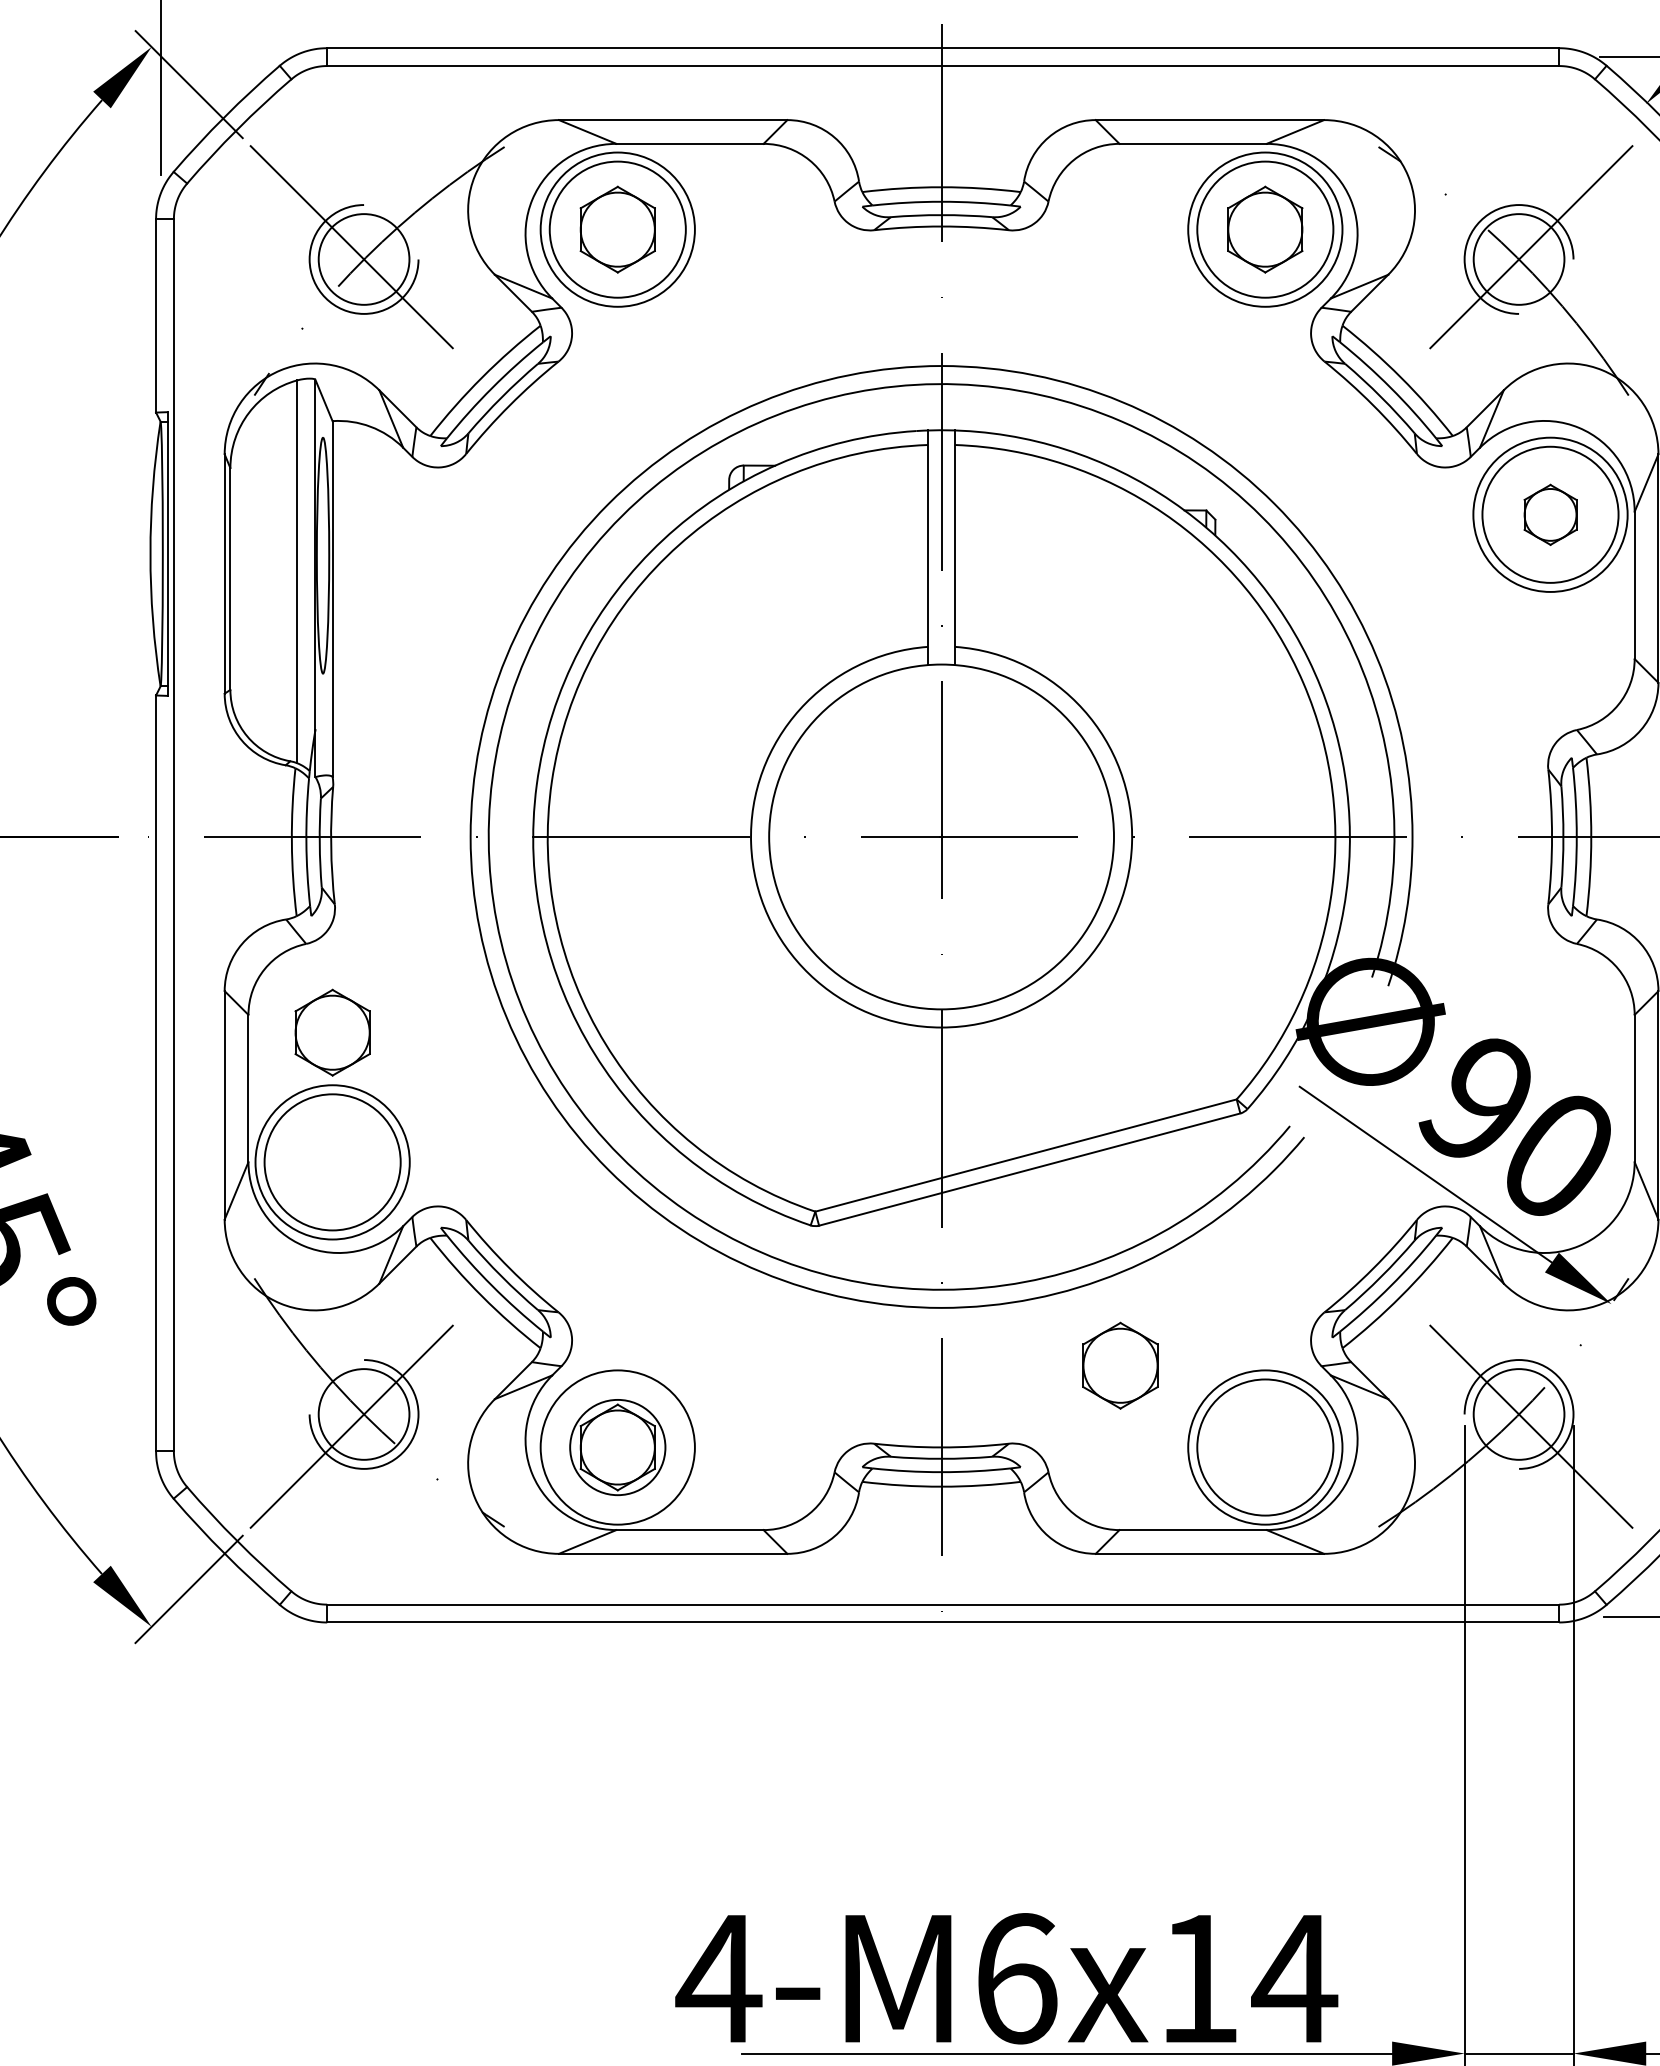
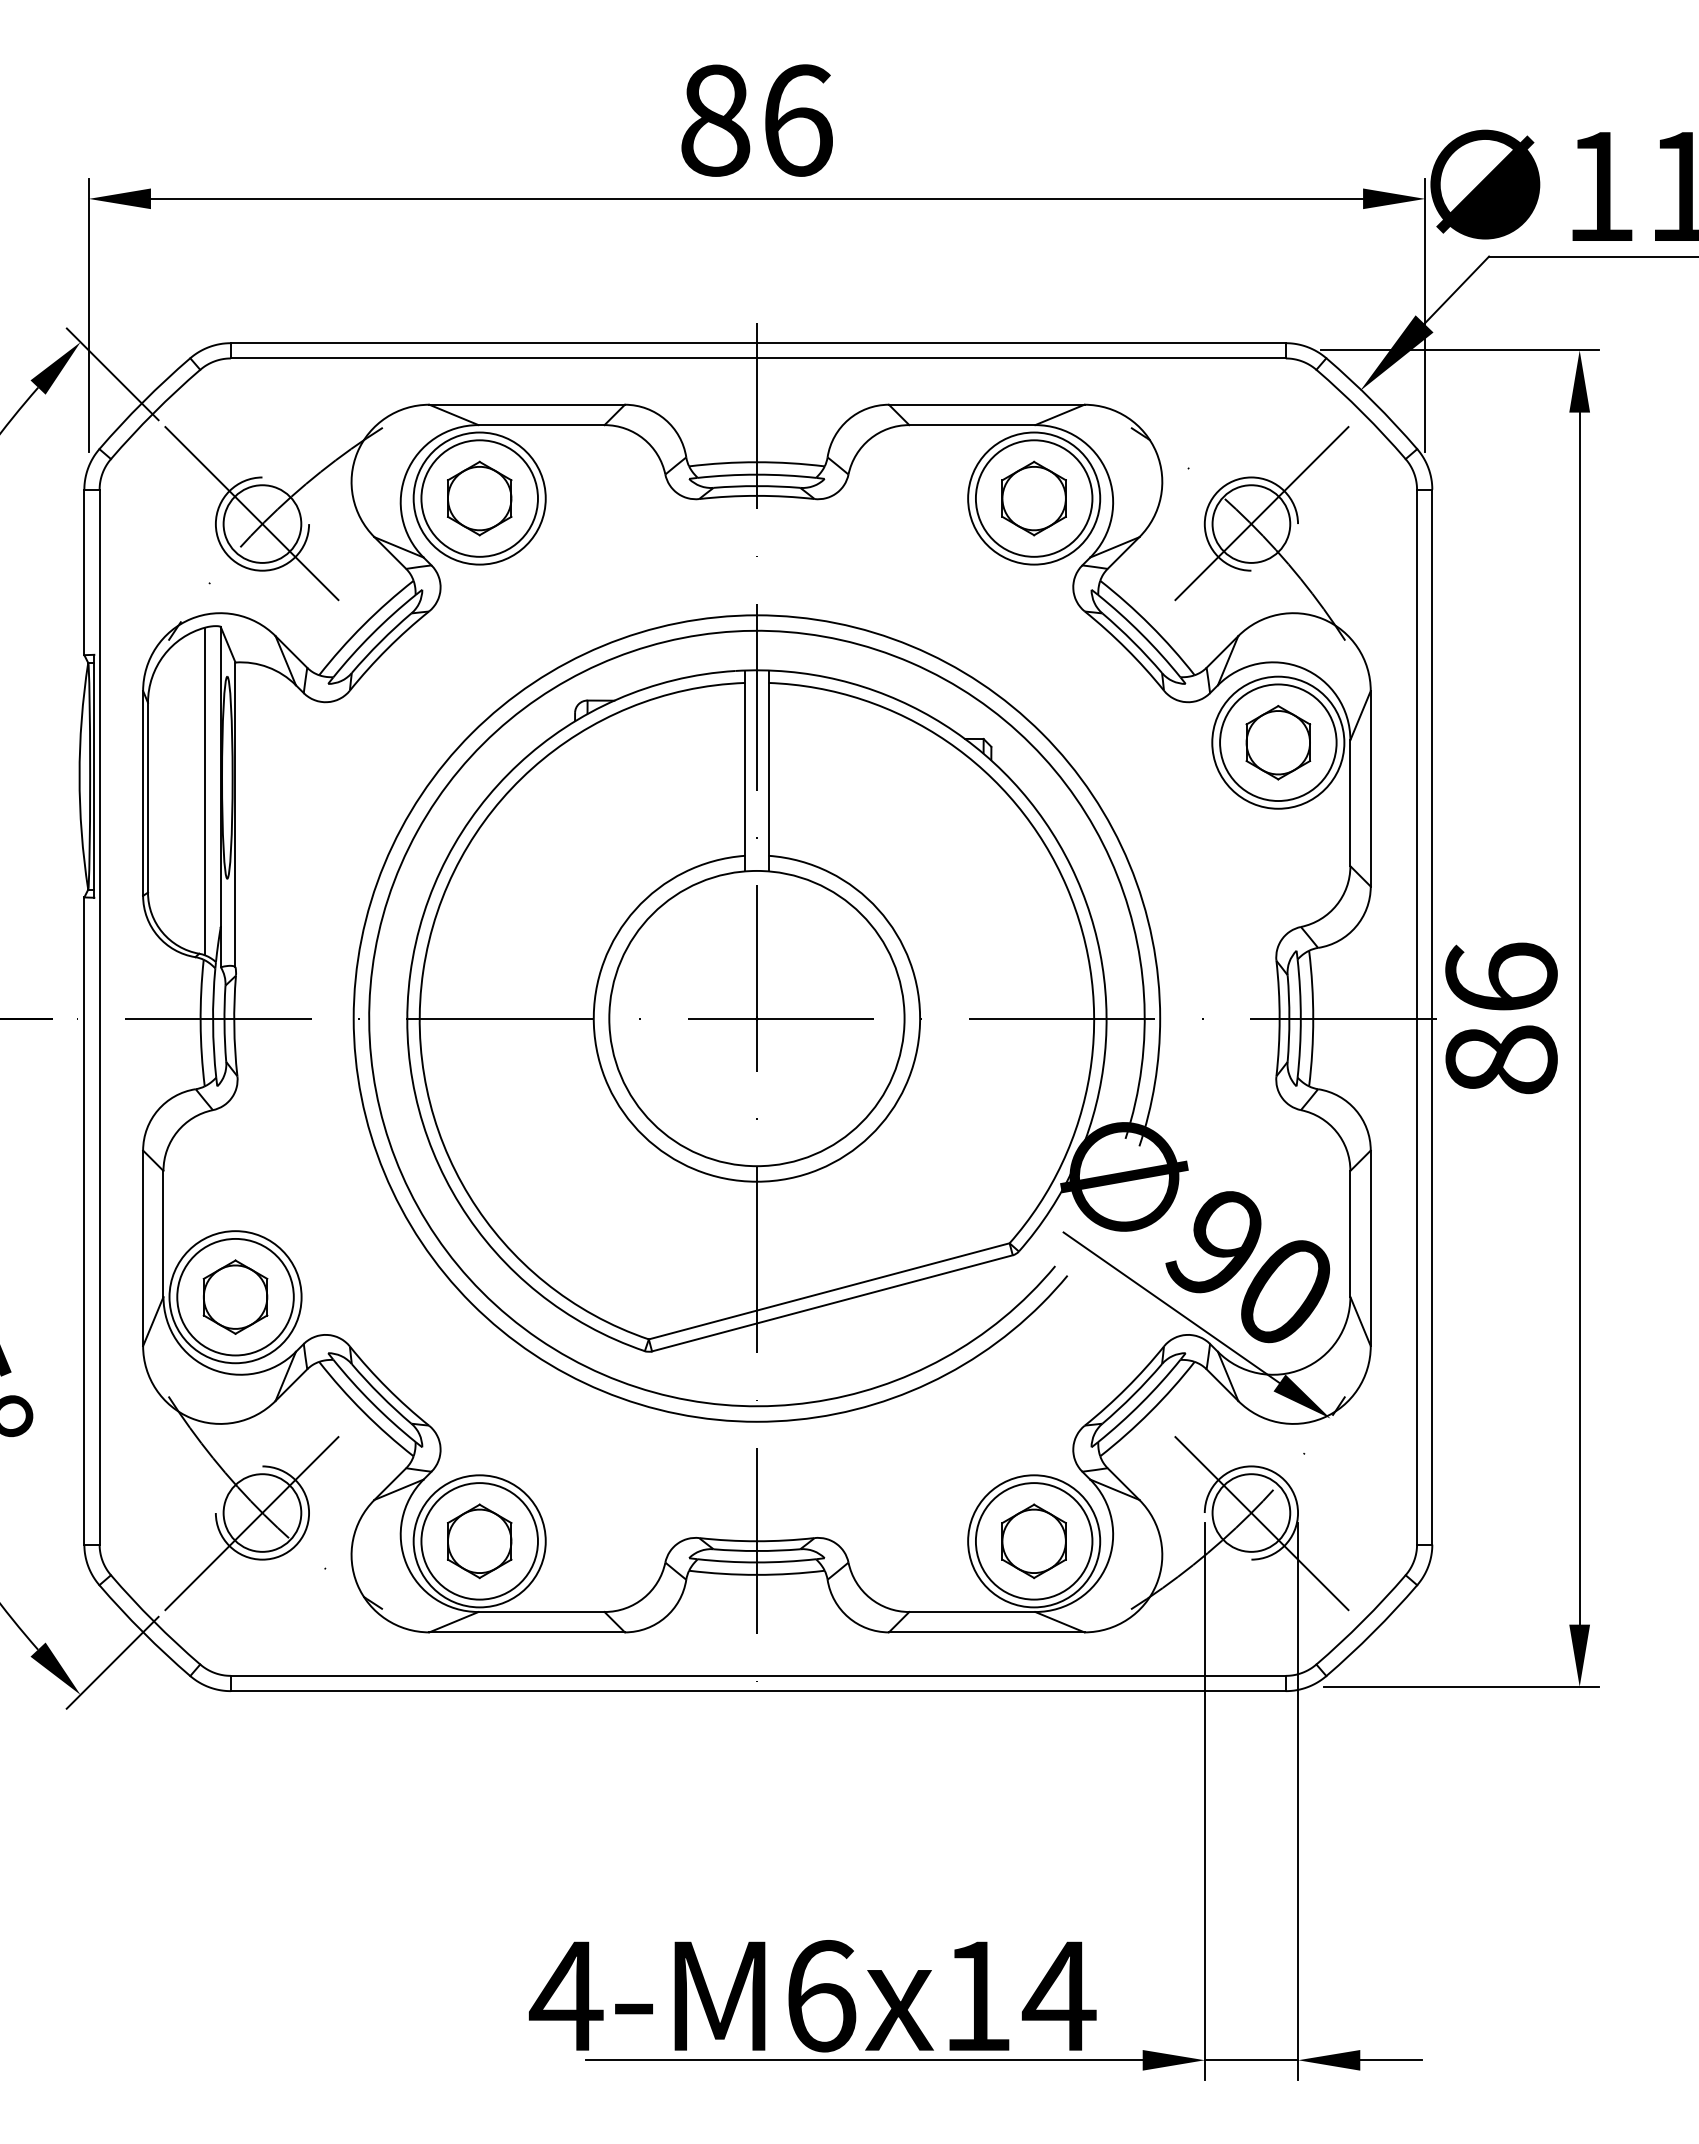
part: (1550, 514) -> (1278, 742), size x1.43
part: (332, 1031) -> (235, 1296), moved
part: (1119, 1365) -> (1033, 1541), moved
circle: (617, 1447) -> (479, 1541), size x1.43

